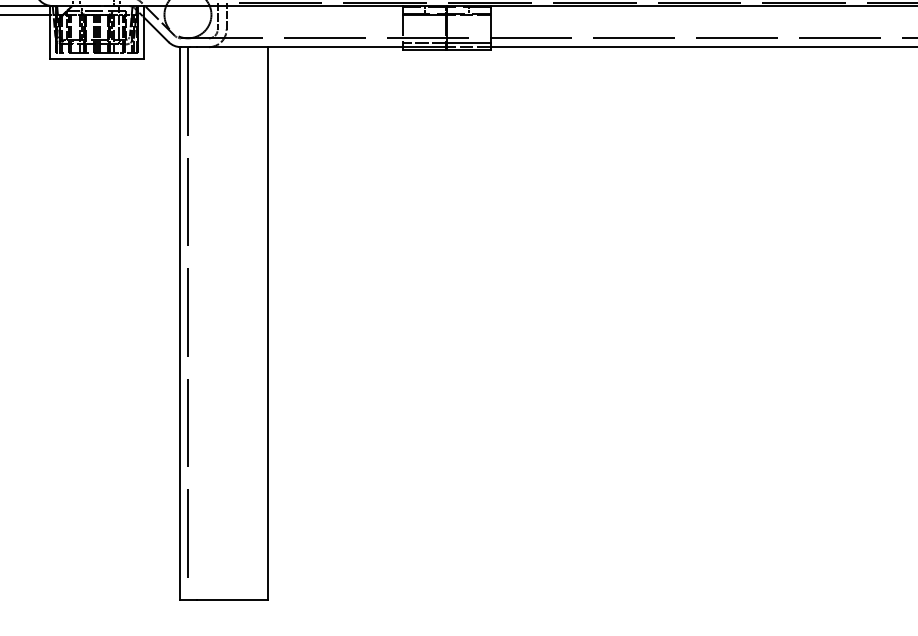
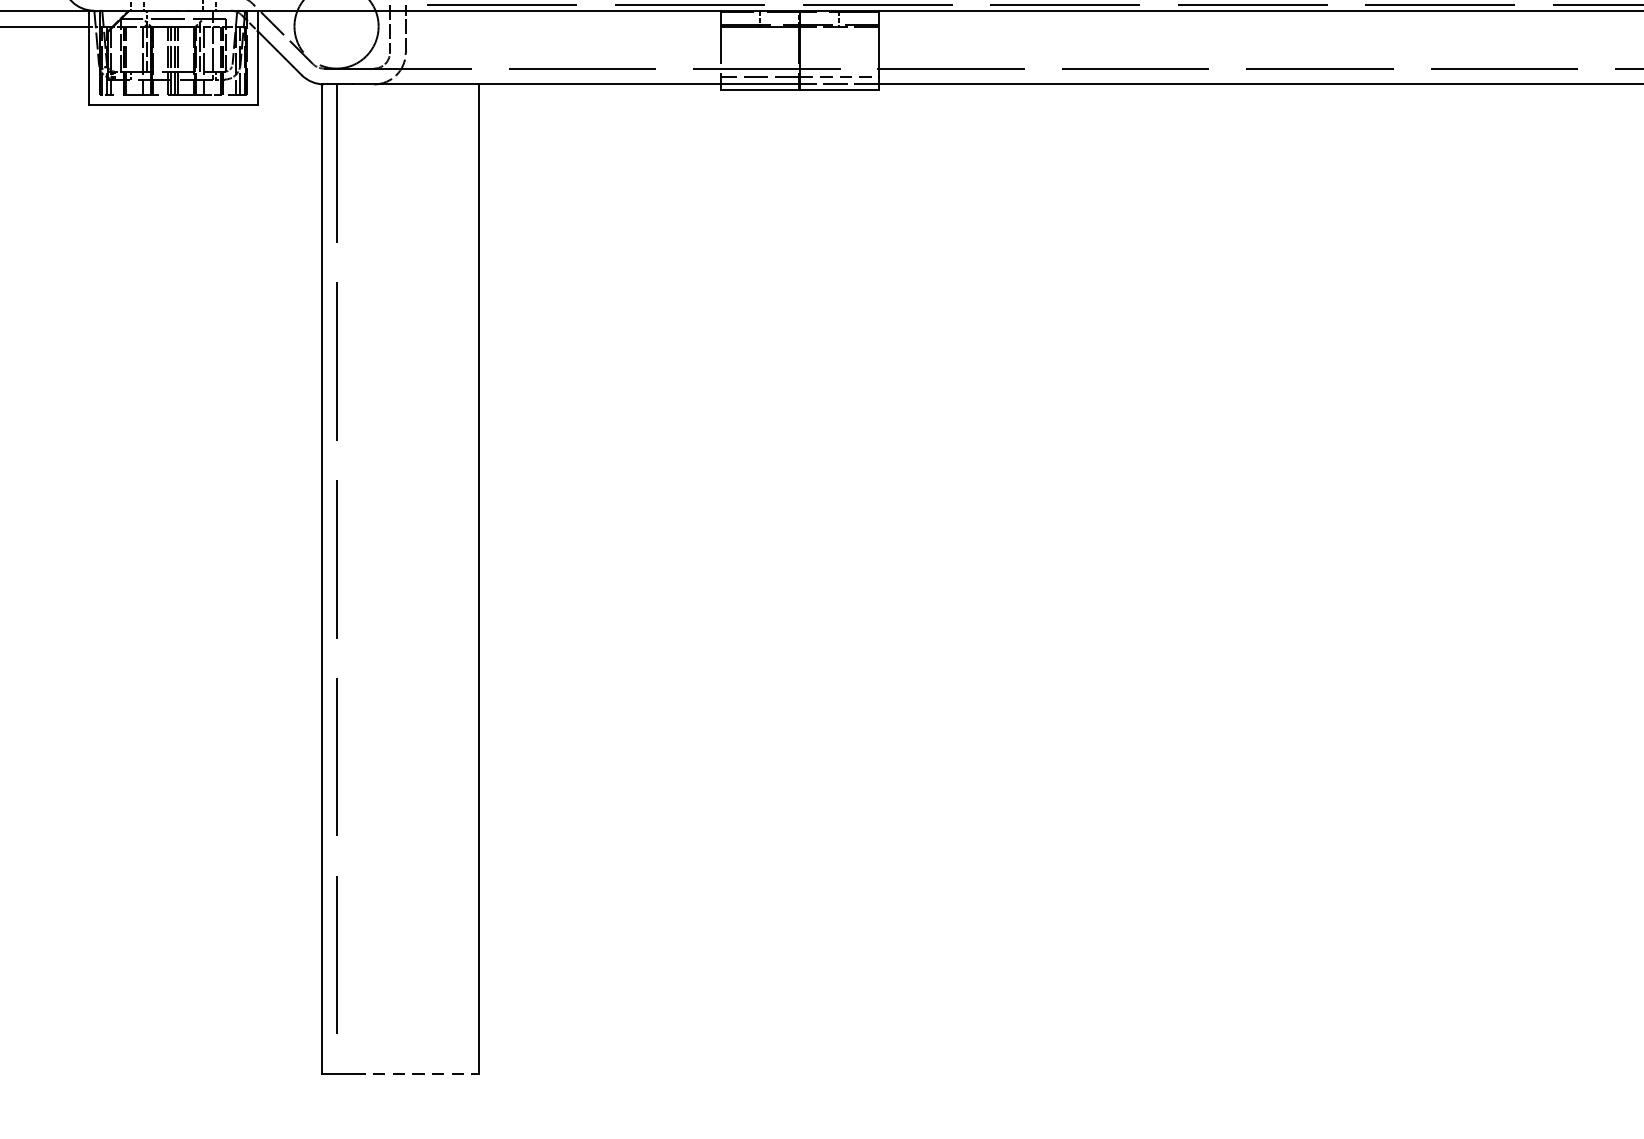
line: (468, 42) -> (839, 76), solid -> dashed
line: (232, 599) -> (416, 1073), solid -> dashed

